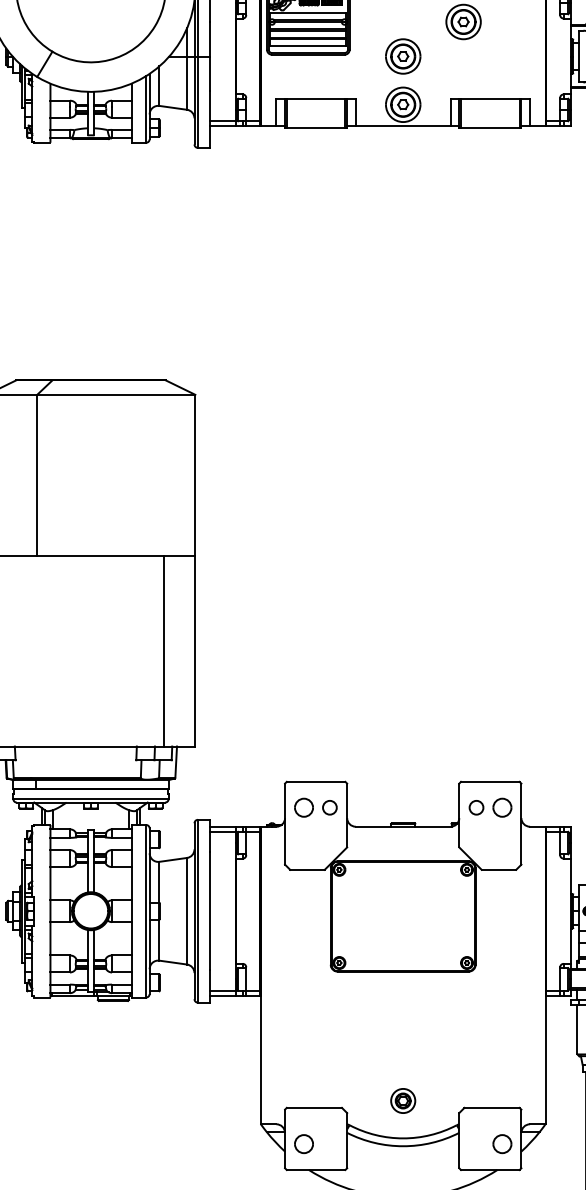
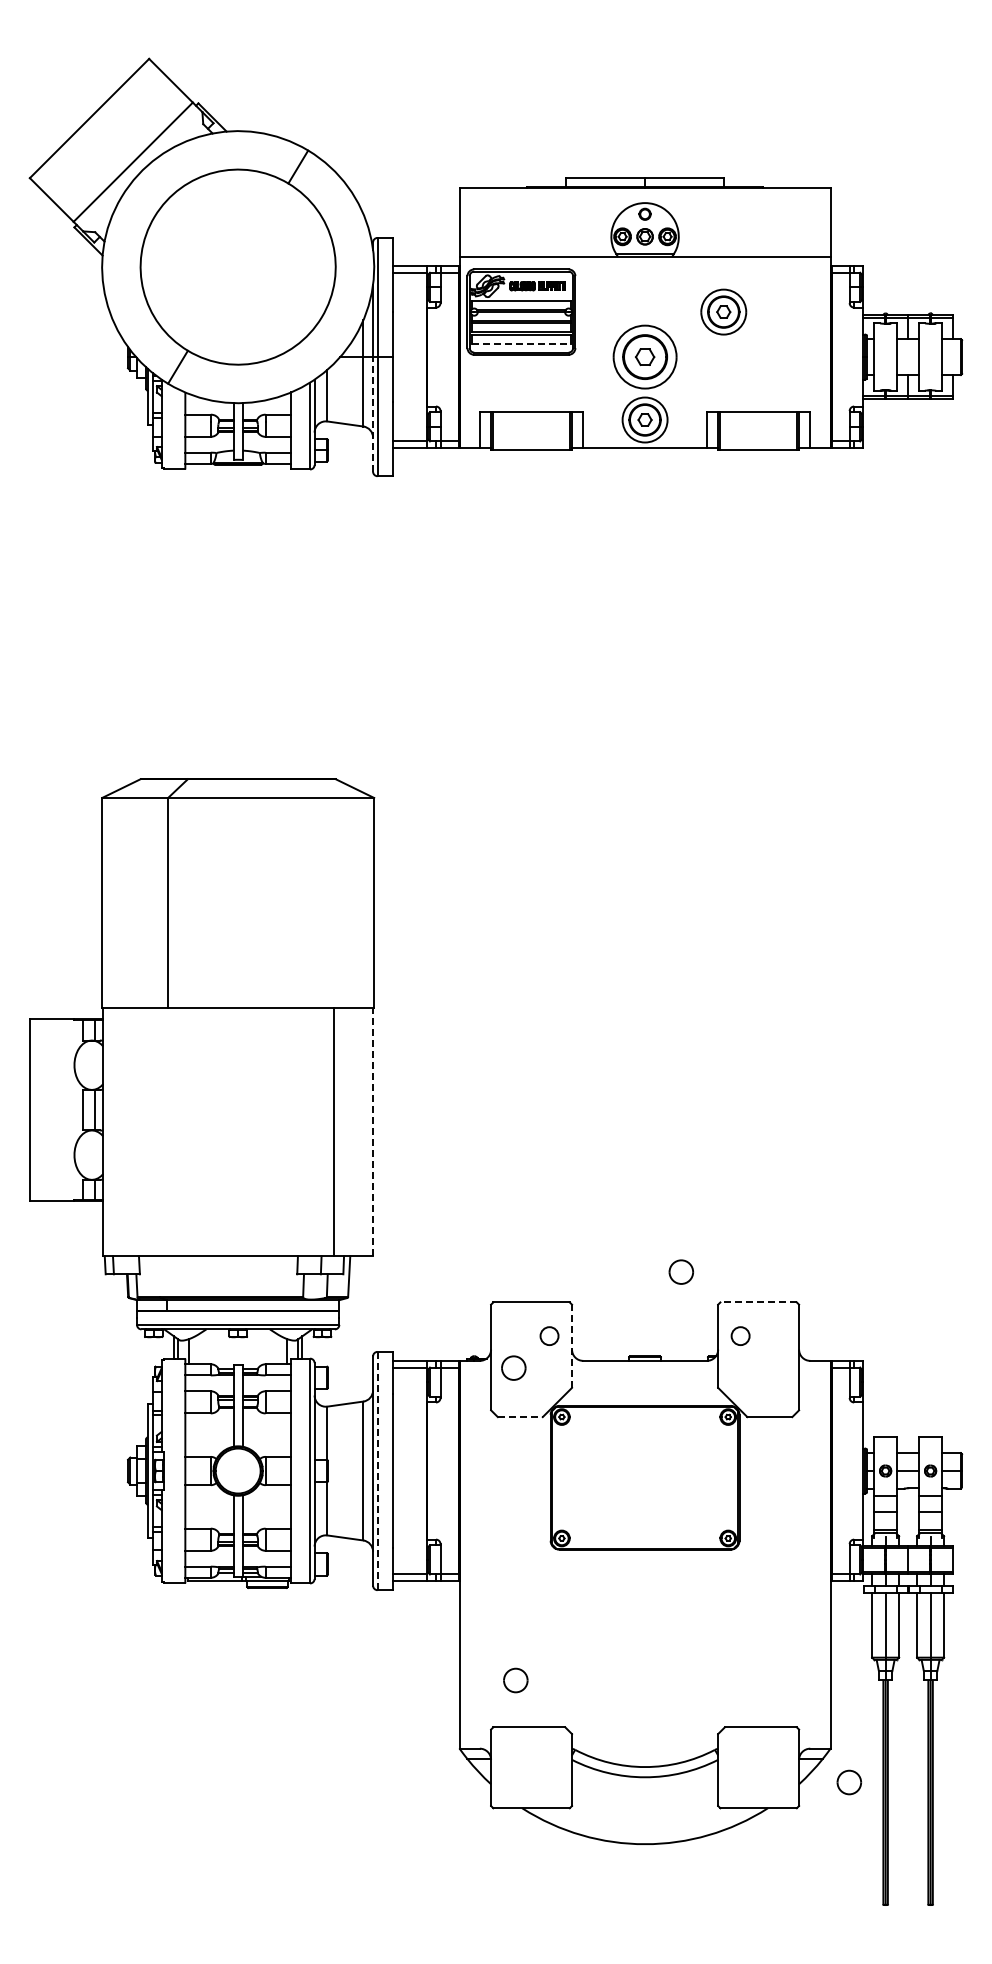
line: (308, 46) -> (521, 343), solid -> dashed
part: (402, 56) -> (644, 356), size x1.4
line: (194, 99) -> (373, 413), solid -> dashed
line: (194, 650) -> (373, 1131), solid -> dashed
line: (490, 781) -> (758, 1302), solid -> dashed
part: (303, 807) -> (513, 1367), moved
part: (501, 807) -> (680, 1271), moved
line: (347, 815) -> (572, 1346), solid -> dashed
line: (307, 870) -> (520, 1417), solid -> dashed
line: (197, 910) -> (377, 1470), solid -> dashed
part: (402, 1100) -> (644, 1717), removed
part: (303, 1144) -> (515, 1680), moved
part: (501, 1144) -> (848, 1782), moved

